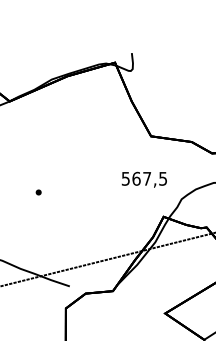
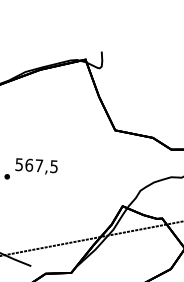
text: (143, 179) -> (35, 166), moved

